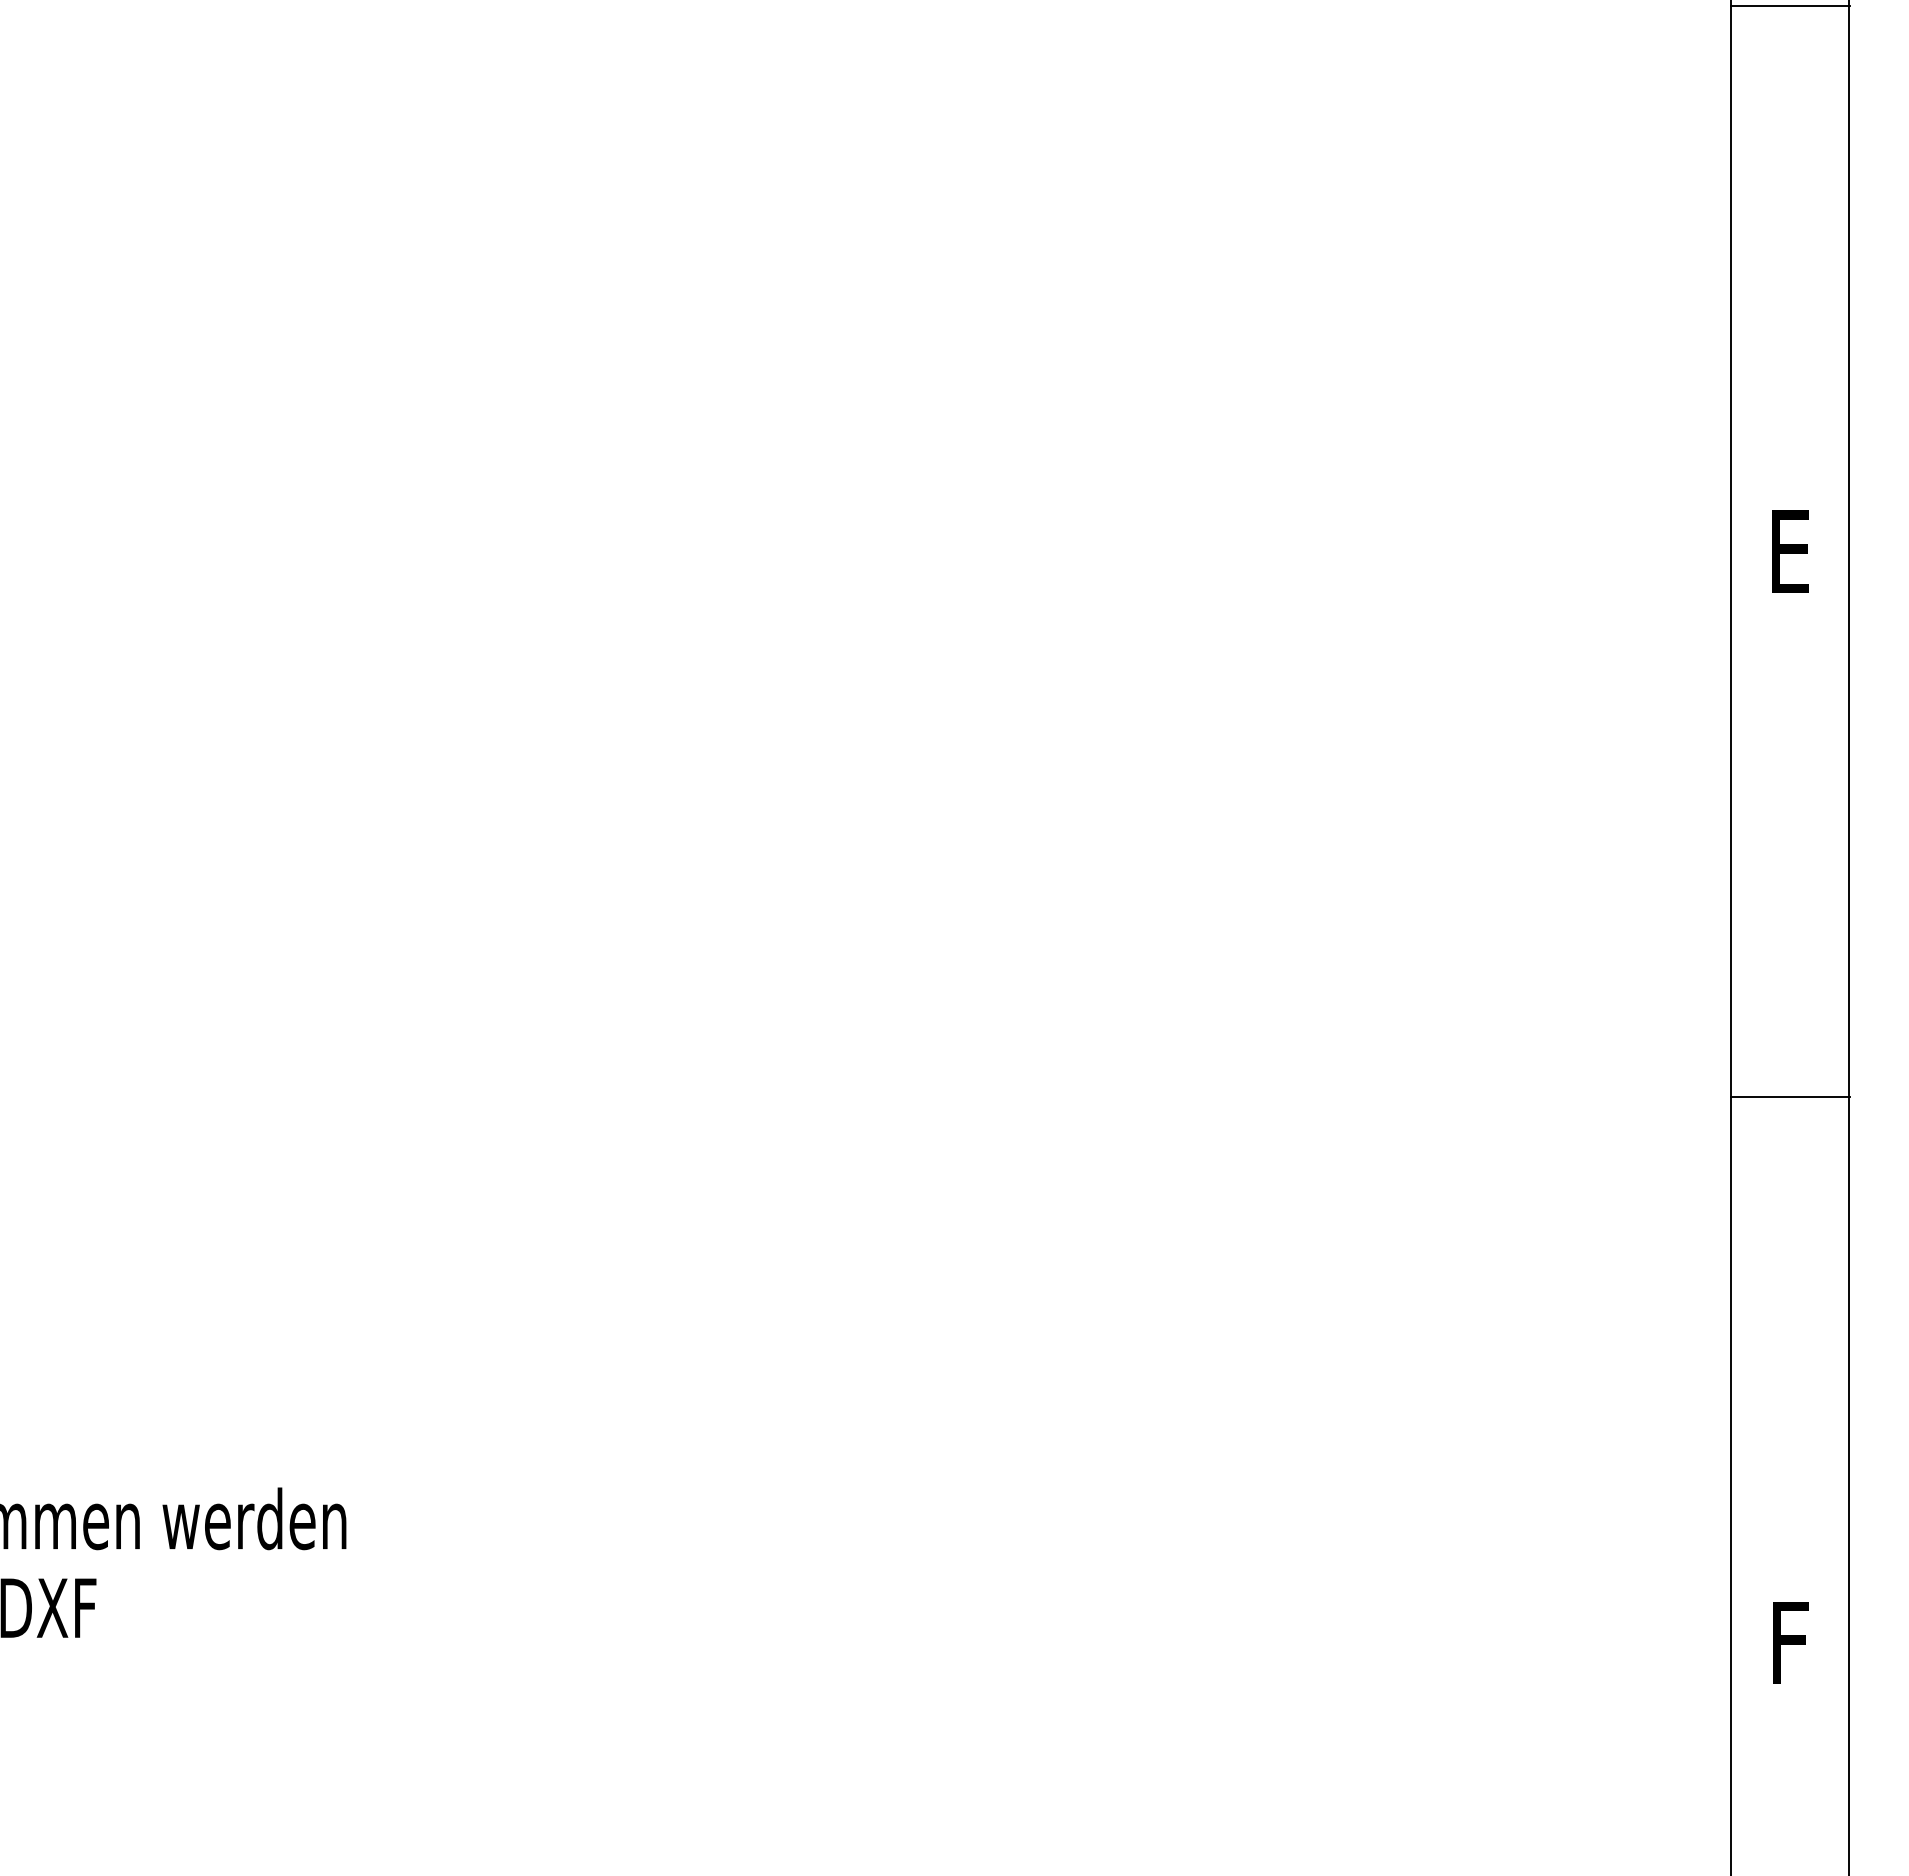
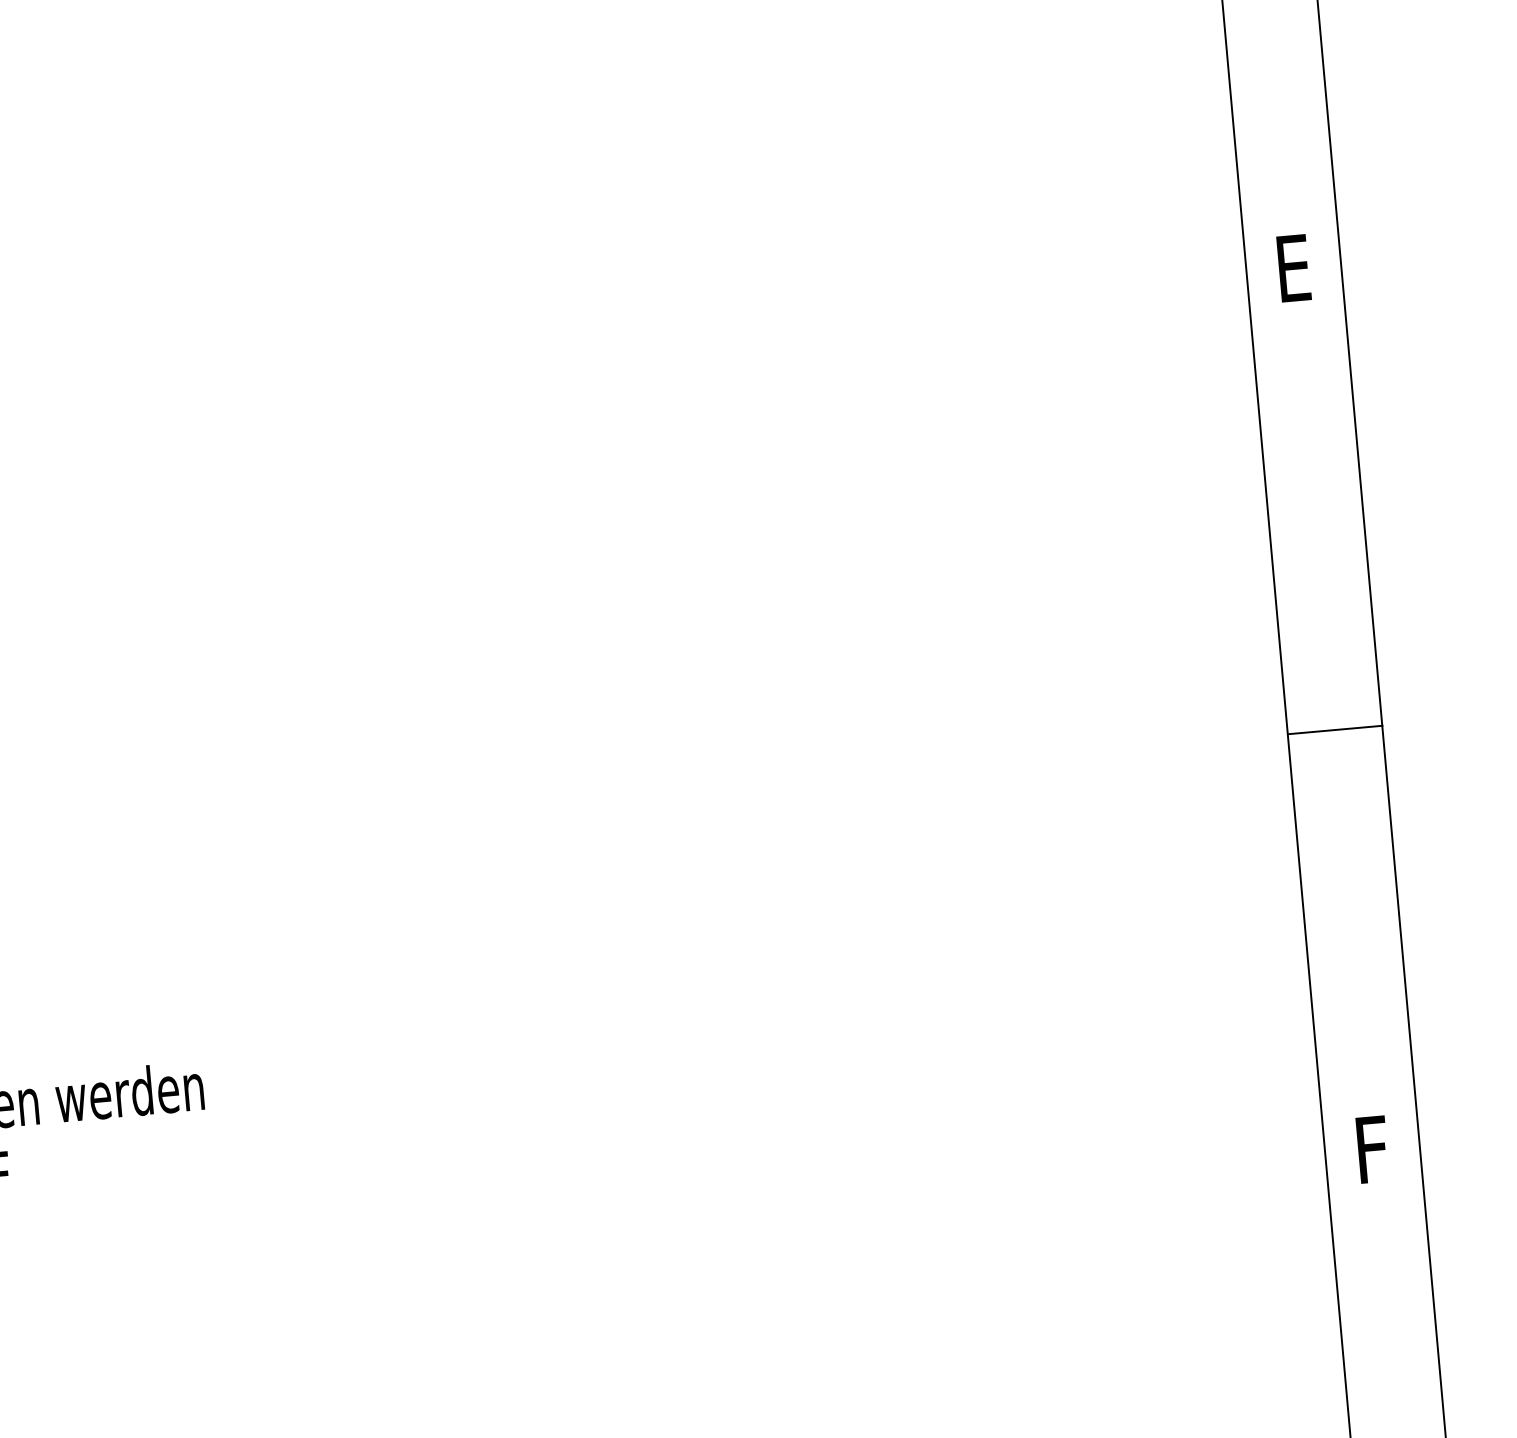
text: (1790, 551) -> (1293, 268), moved
line: (1790, 1097) -> (1335, 730), moved
text: (1790, 1642) -> (1372, 1149), moved

